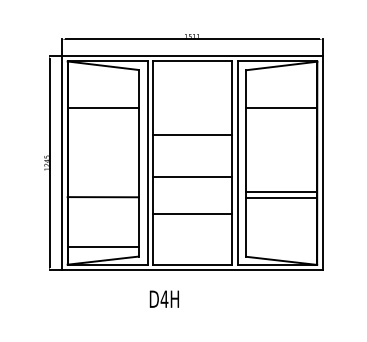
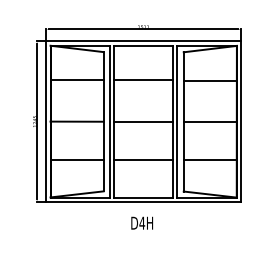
line: (192, 135) -> (143, 80), moved
line: (192, 177) -> (143, 121), moved
line: (281, 192) -> (210, 159), moved
line: (102, 197) -> (76, 121), moved
line: (281, 197) -> (210, 121), moved
line: (102, 247) -> (76, 159), moved
text: (163, 298) -> (141, 222), moved

